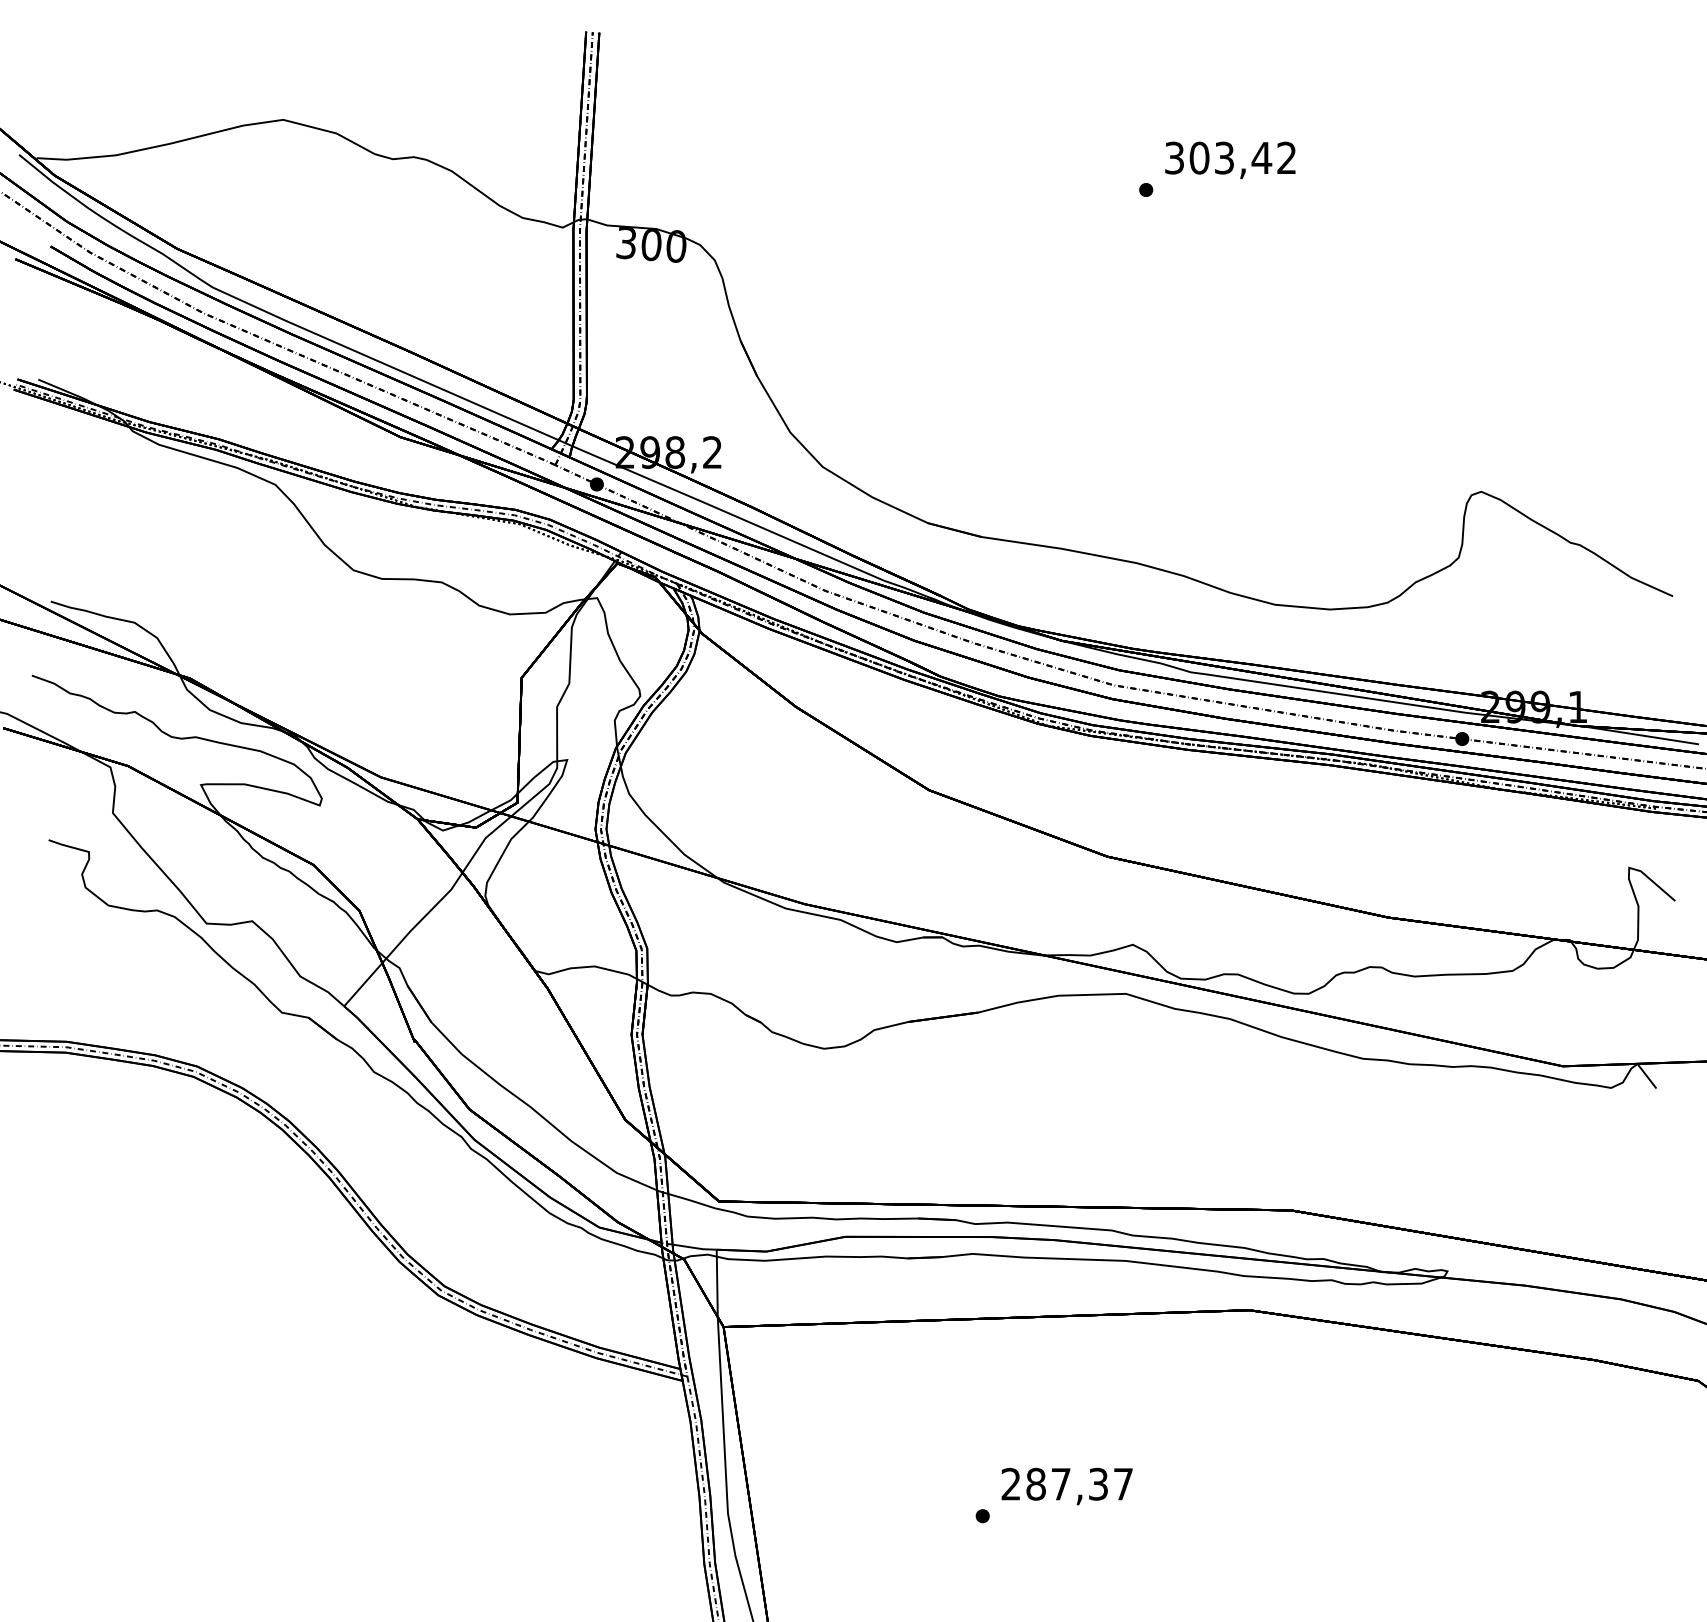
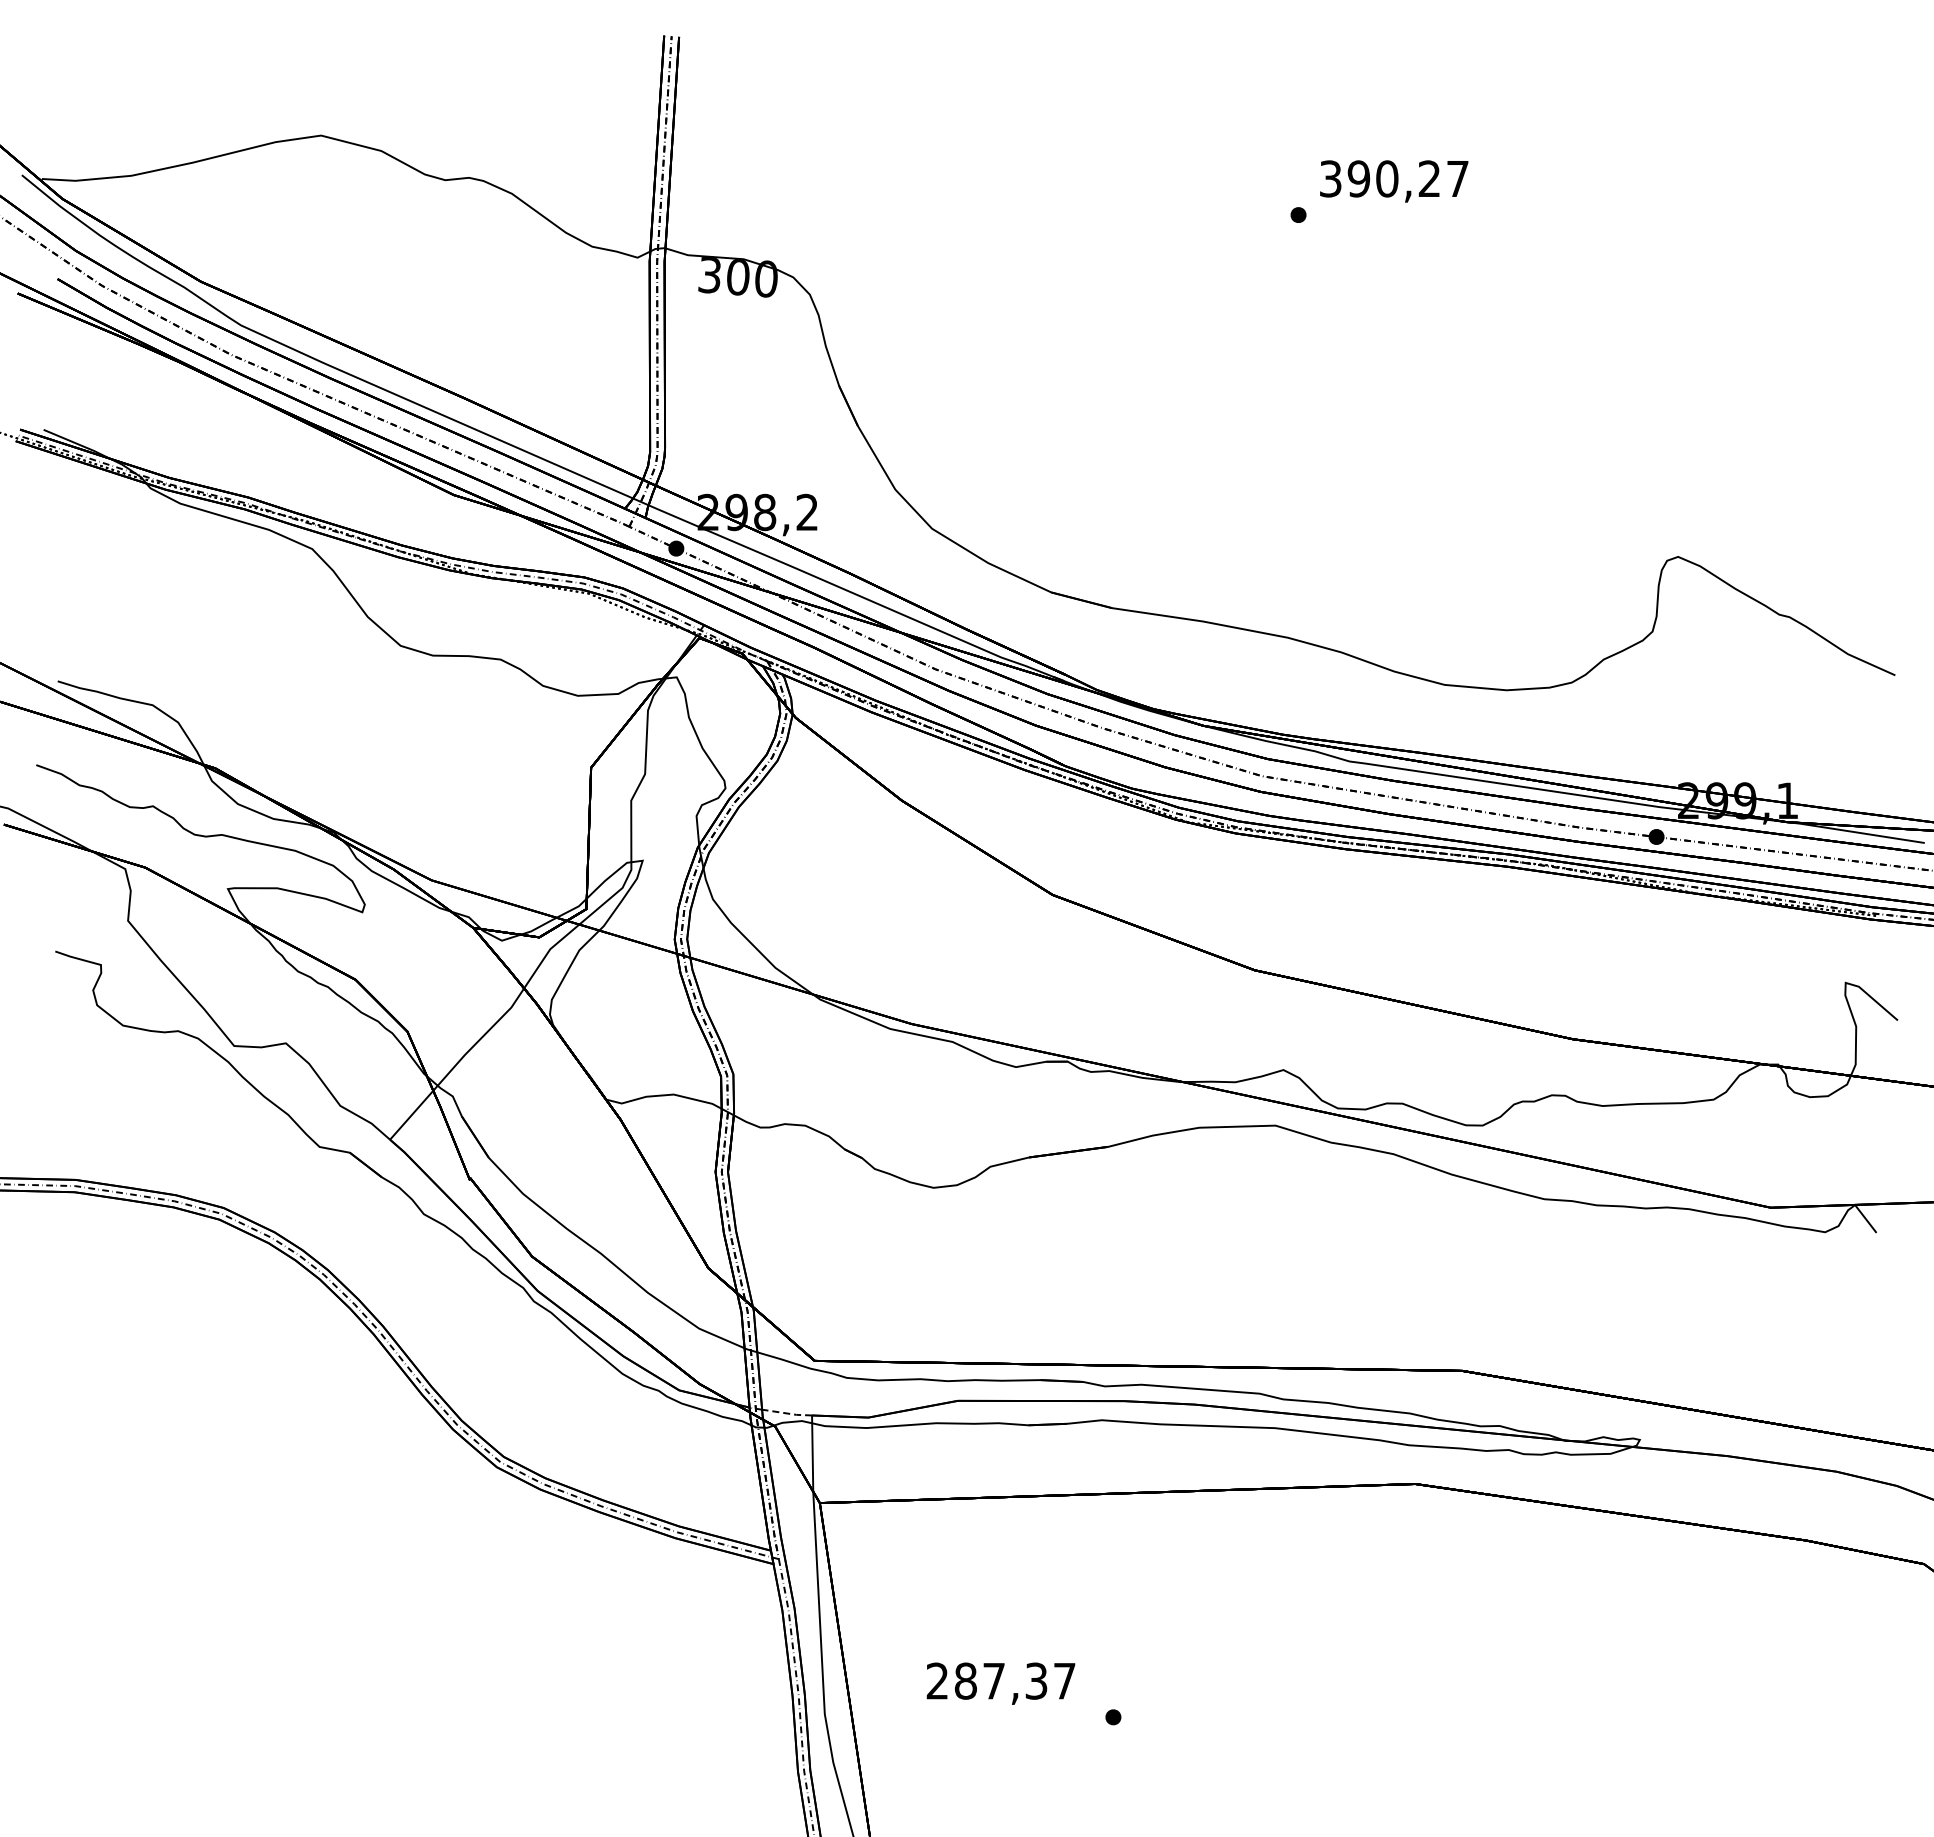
text: (1242, 157) -> (1407, 178), 303,42 -> 390,27
line: (695, 1247) -> (787, 1413), solid -> dashed
text: (1066, 1486) -> (1000, 1683), moved

